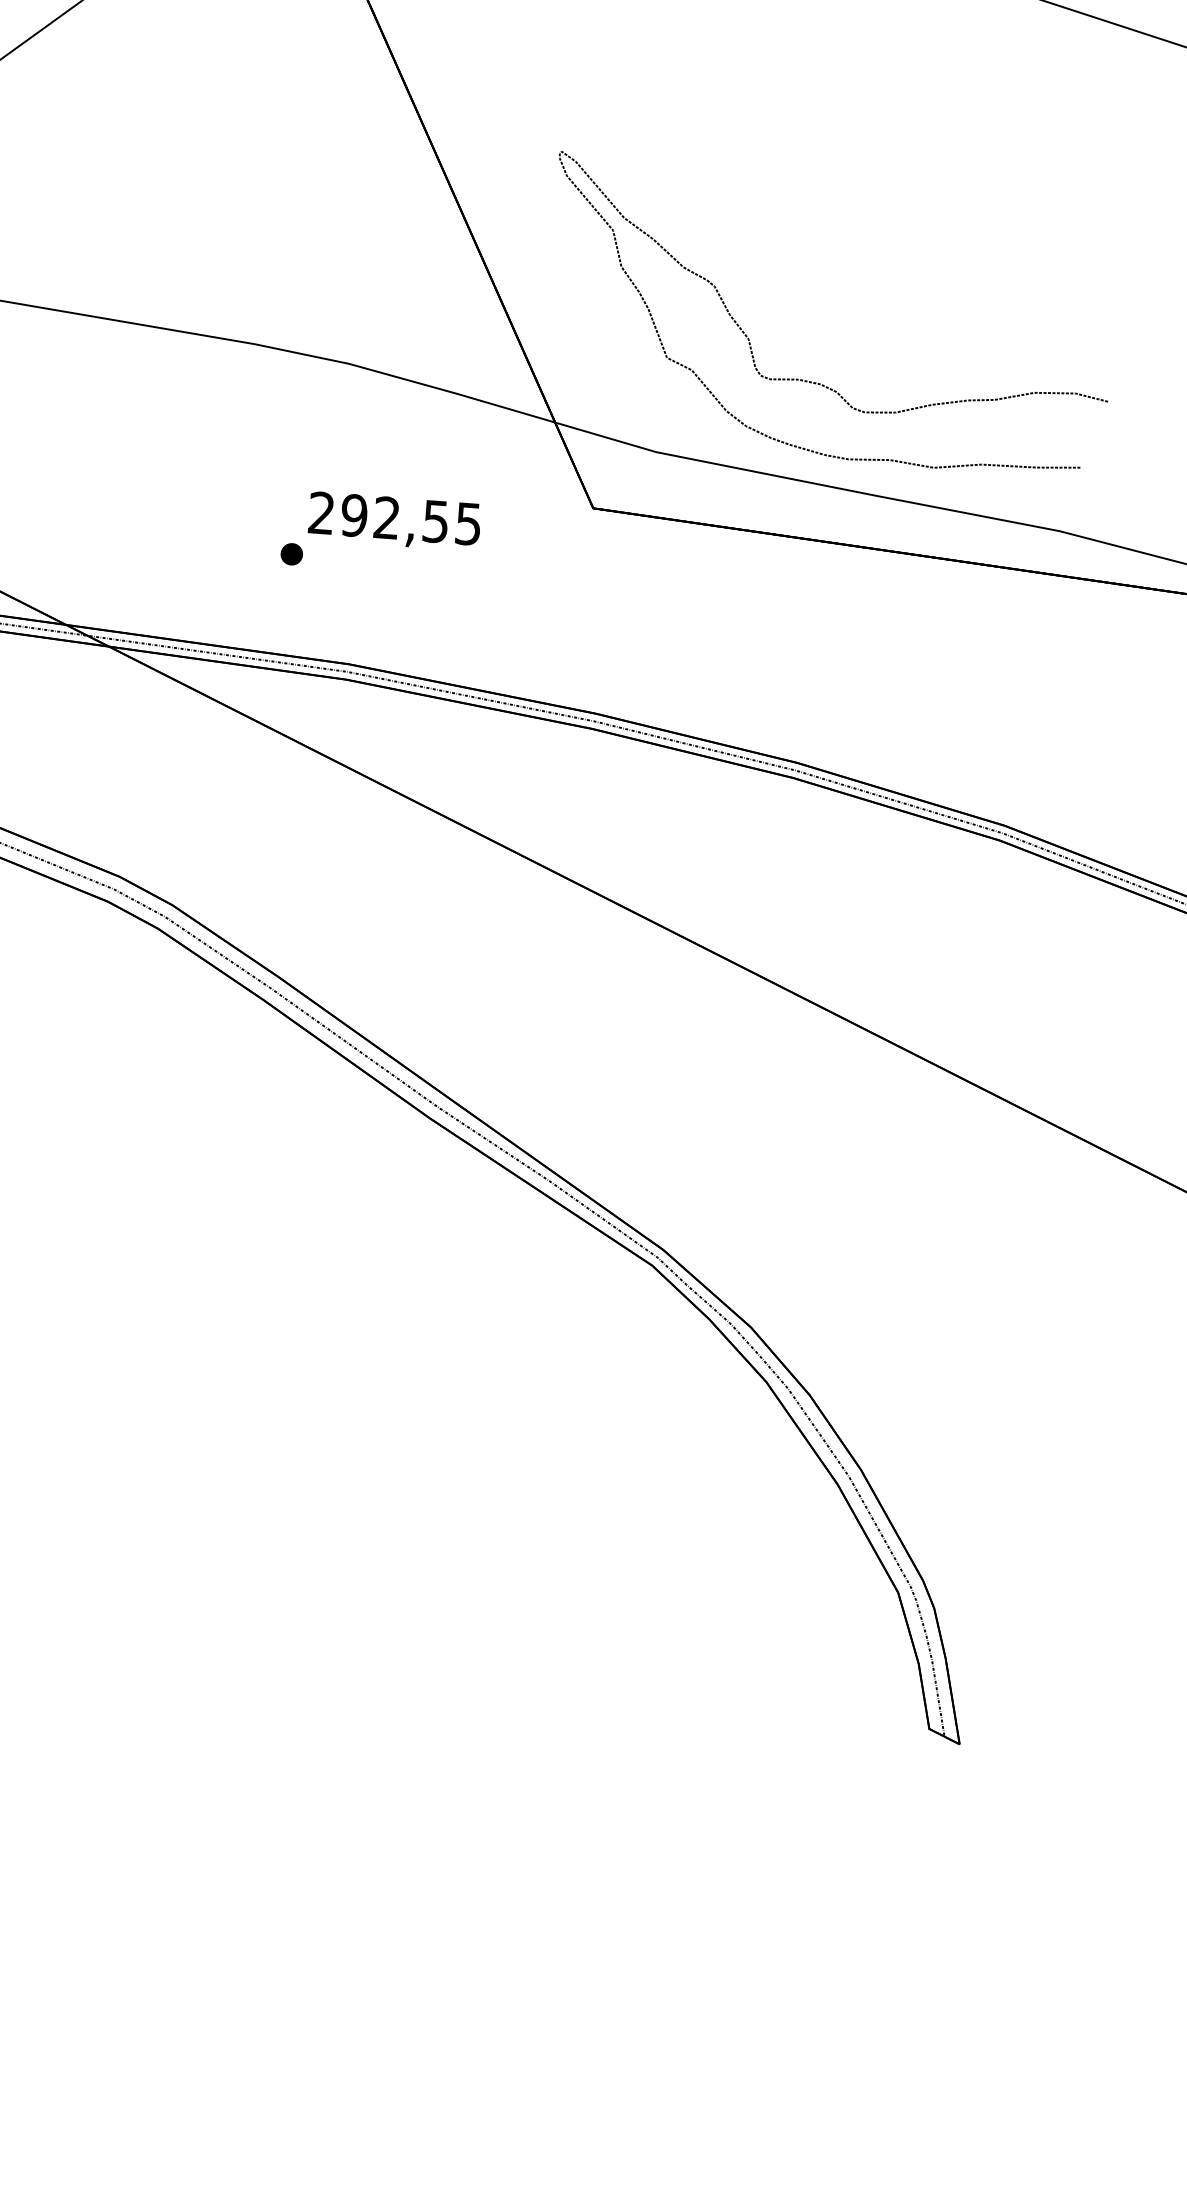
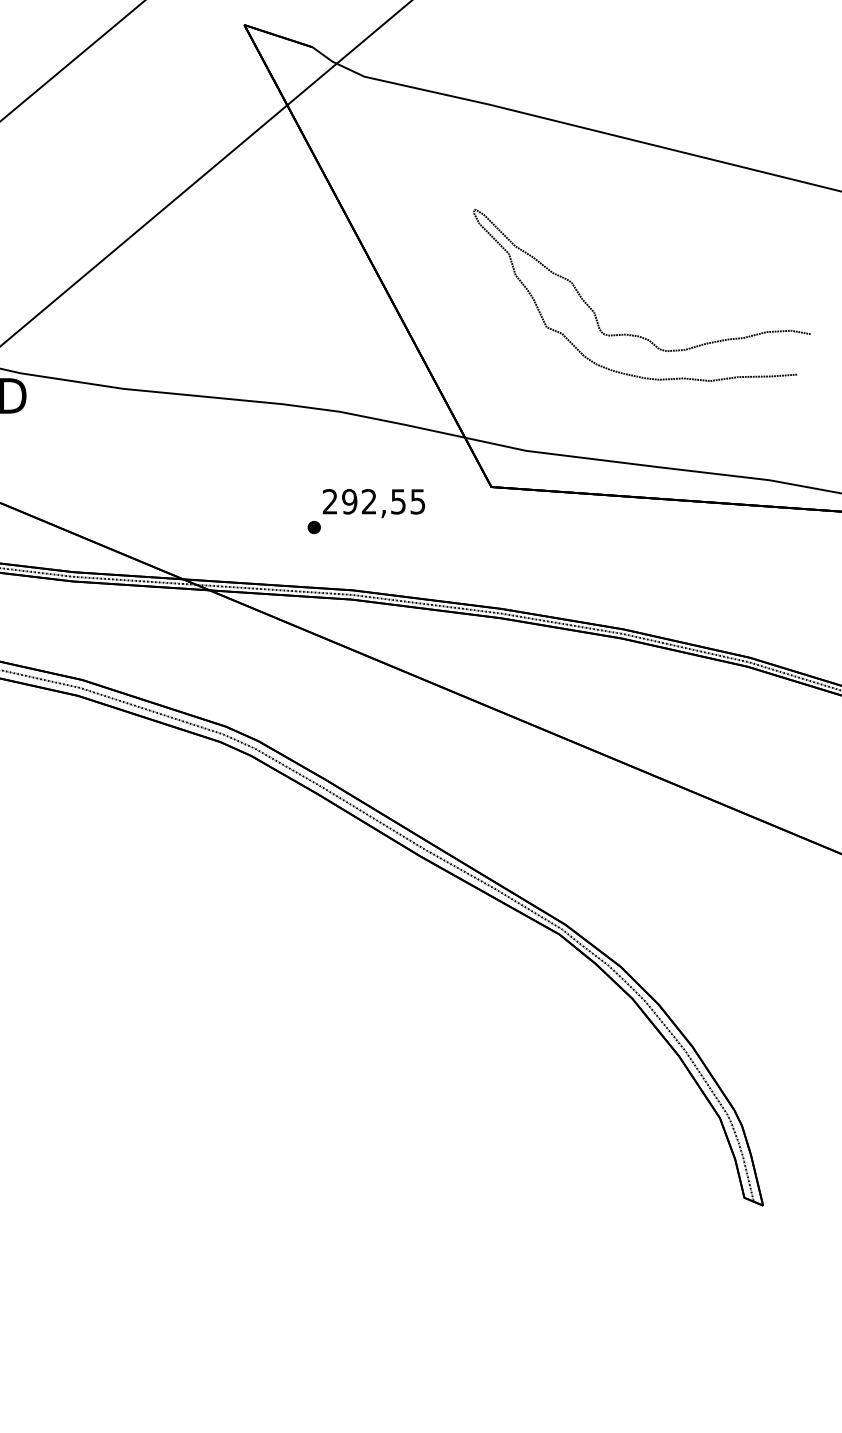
curve: (811, 380) -> (633, 334), moved

